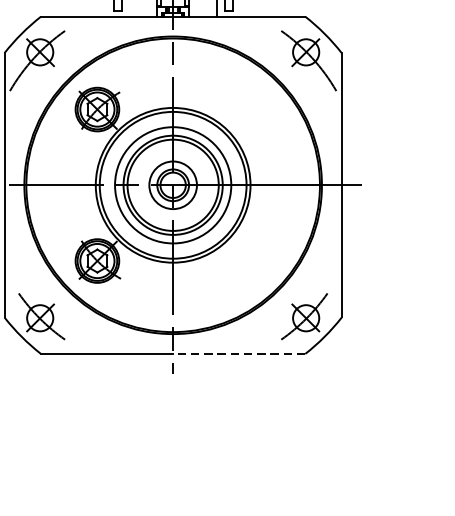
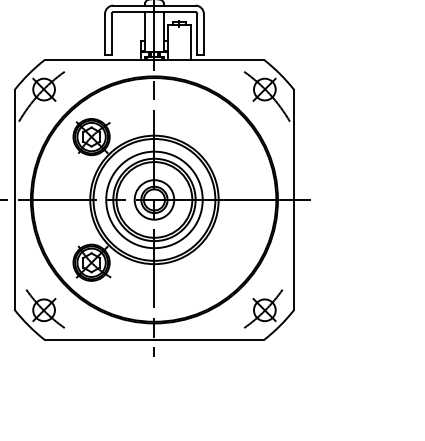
line: (239, 353) -> (209, 339), dashed -> solid

